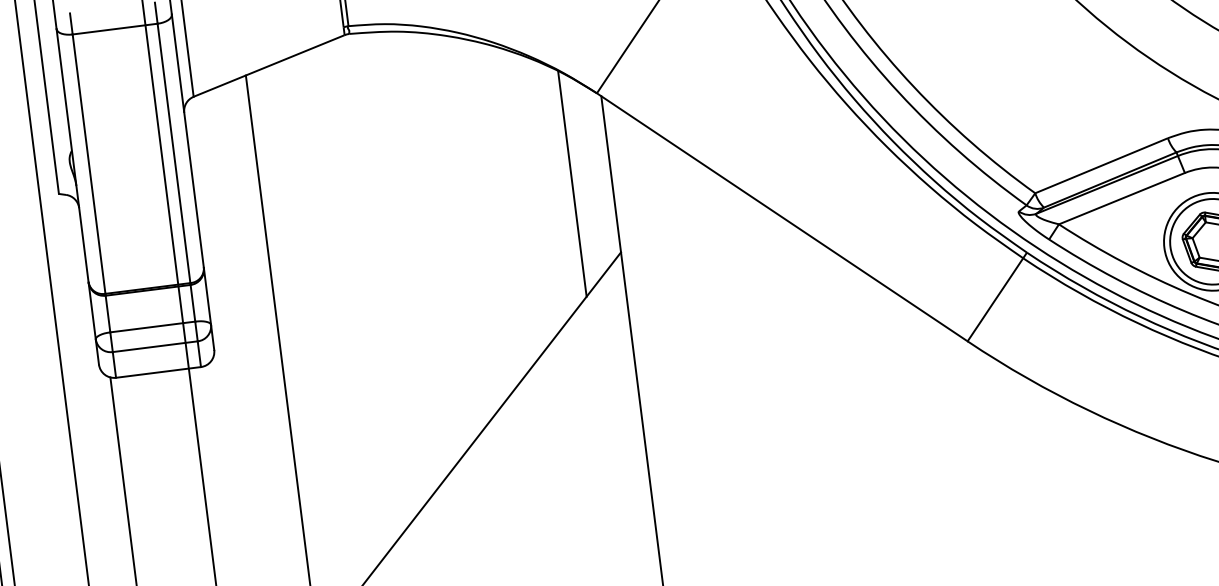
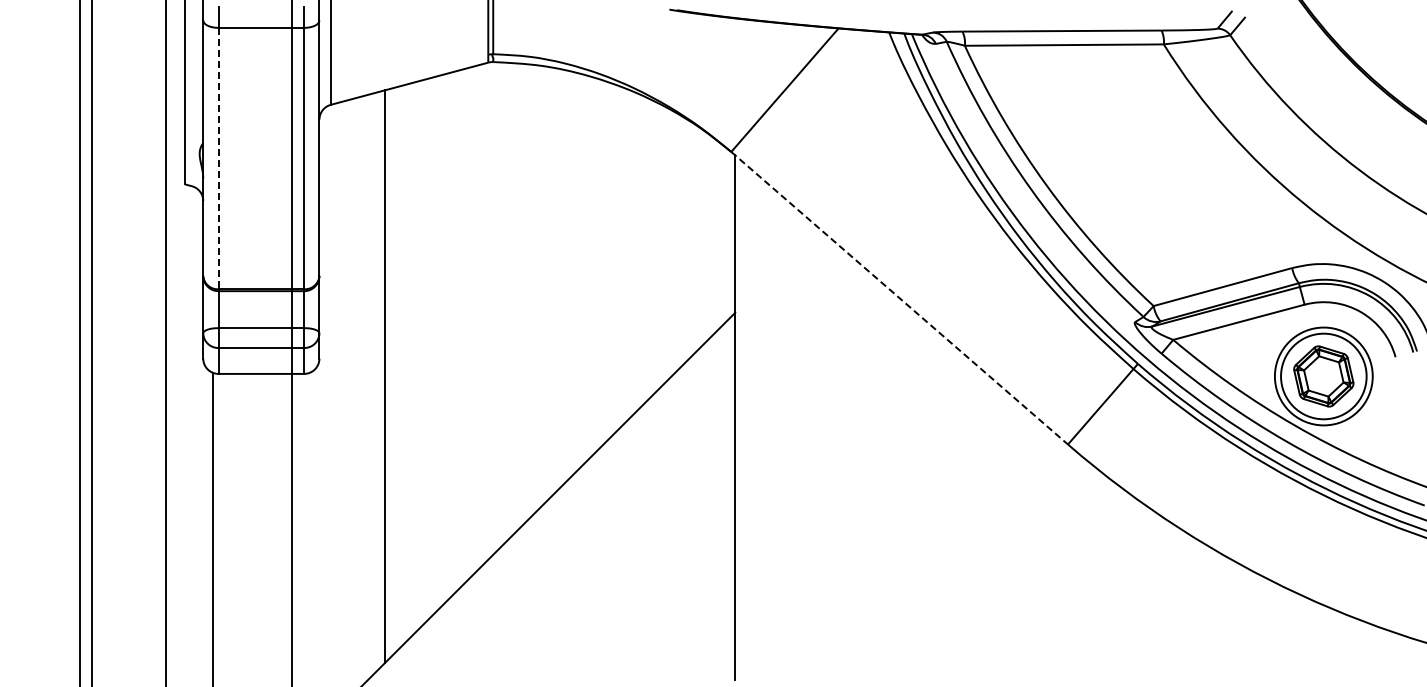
line: (89, 164) -> (218, 158), solid -> dashed
line: (572, 183) -> (695, 238), removed
line: (783, 217) -> (900, 298), solid -> dashed

